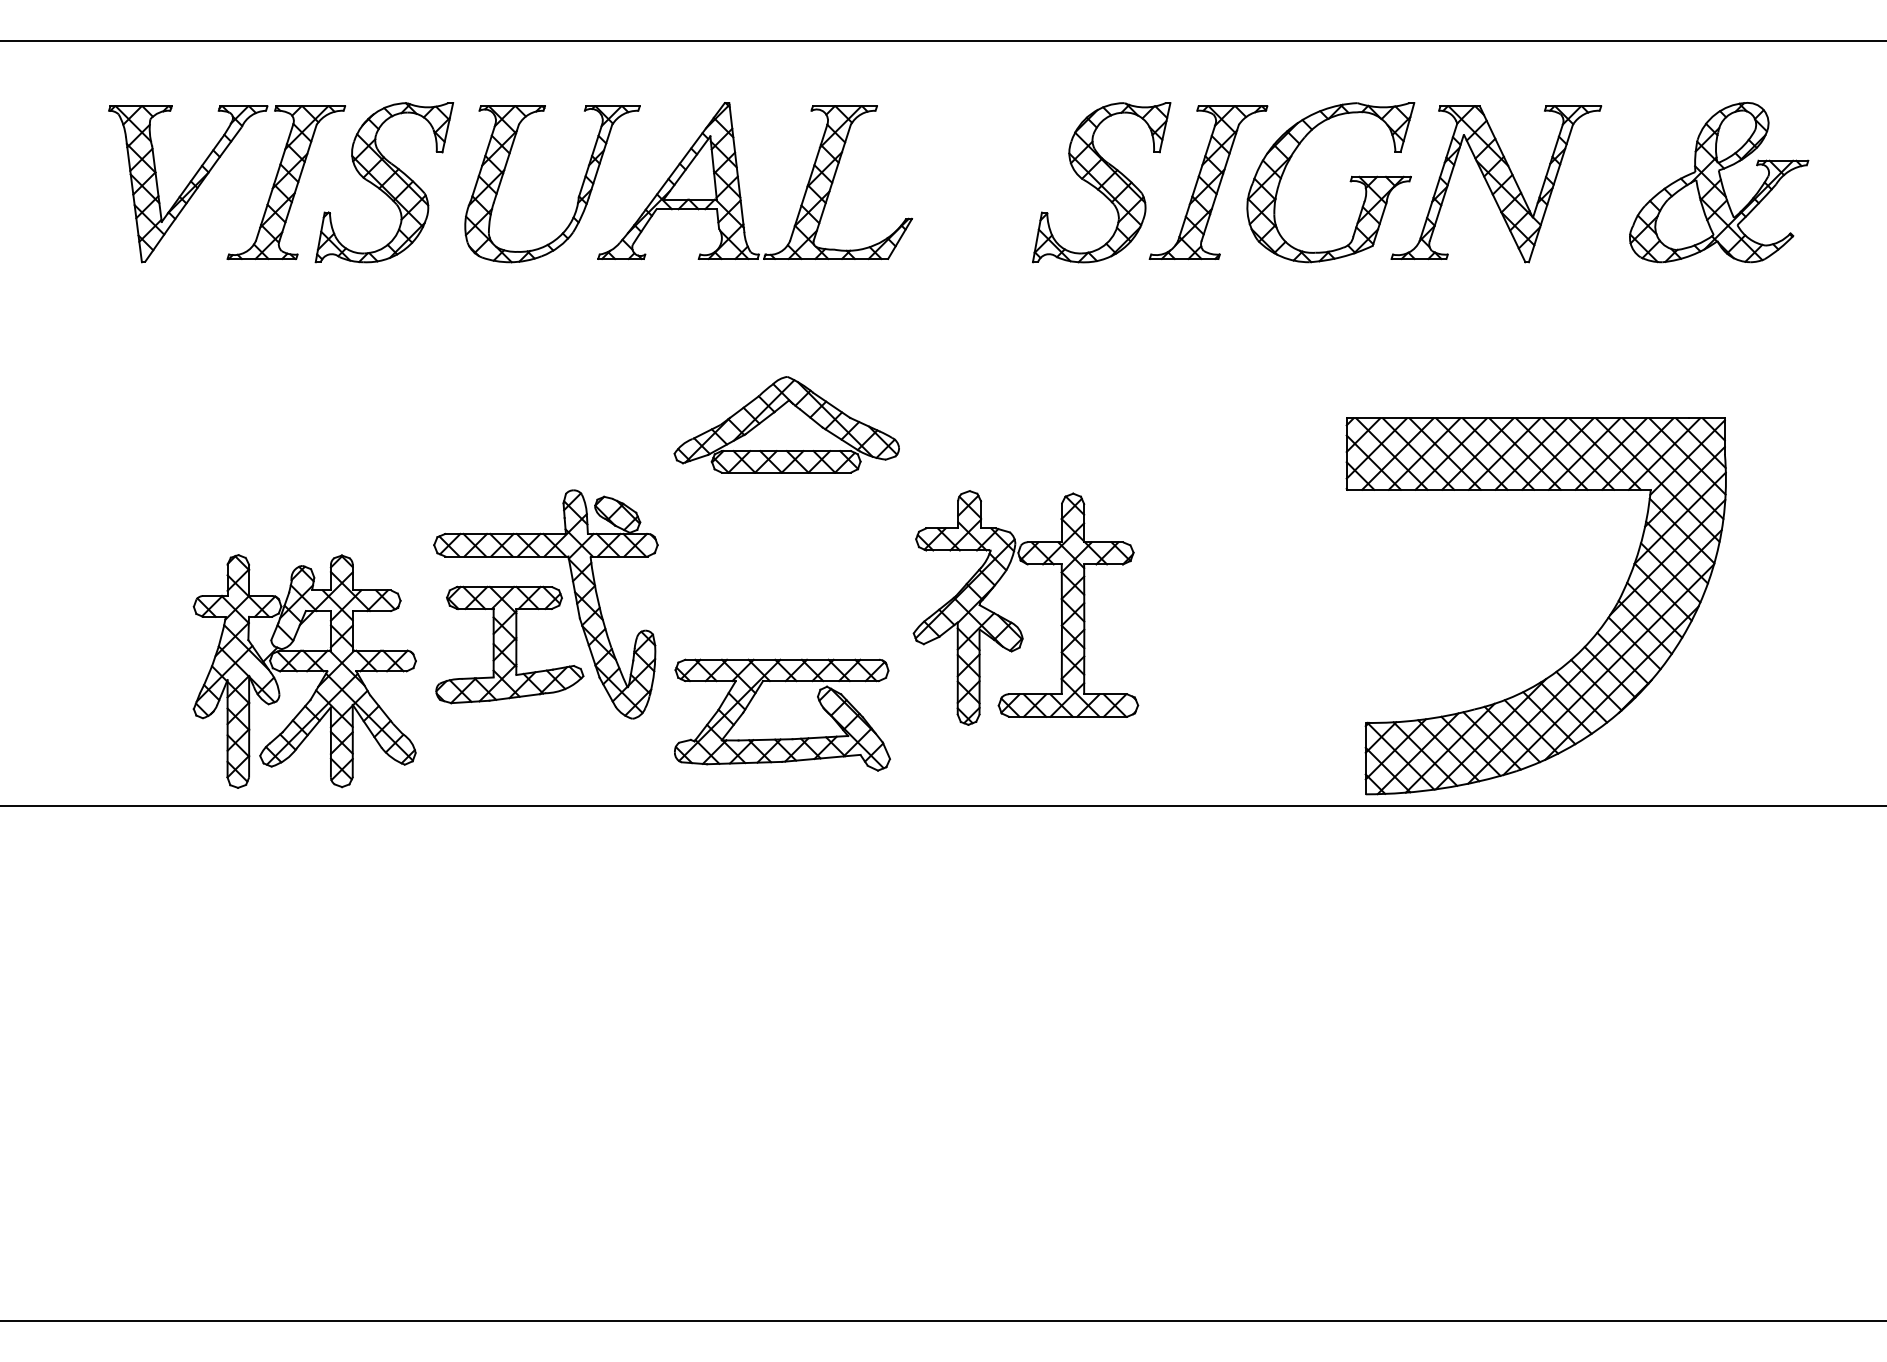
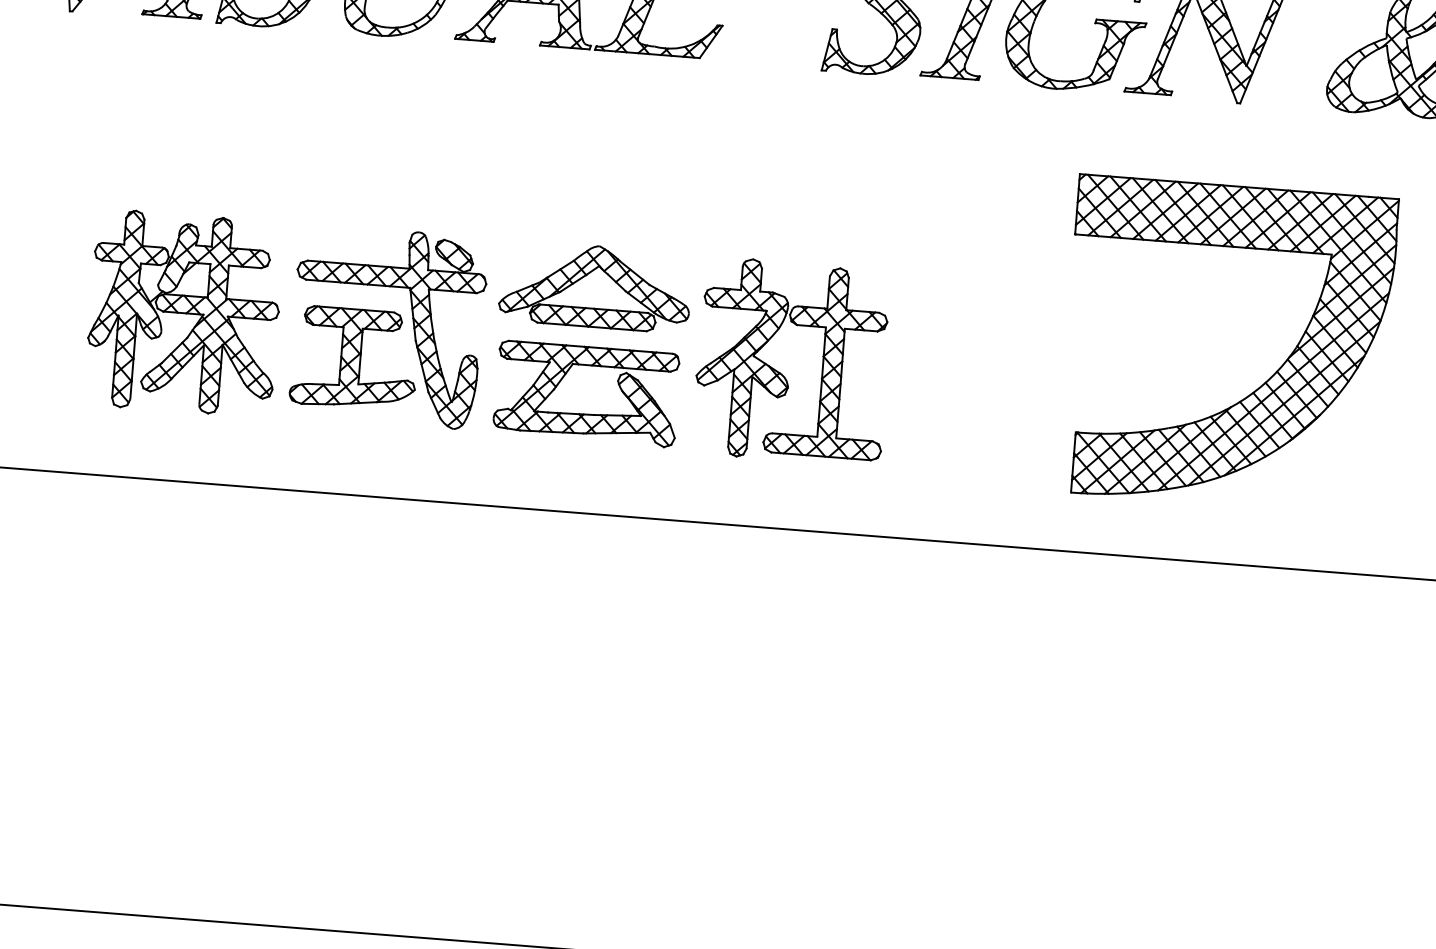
part: (786, 424) -> (595, 286), moved
part: (1579, 650) -> (1260, 385), moved
part: (304, 671) -> (184, 313), moved
part: (782, 738) -> (585, 413), moved

